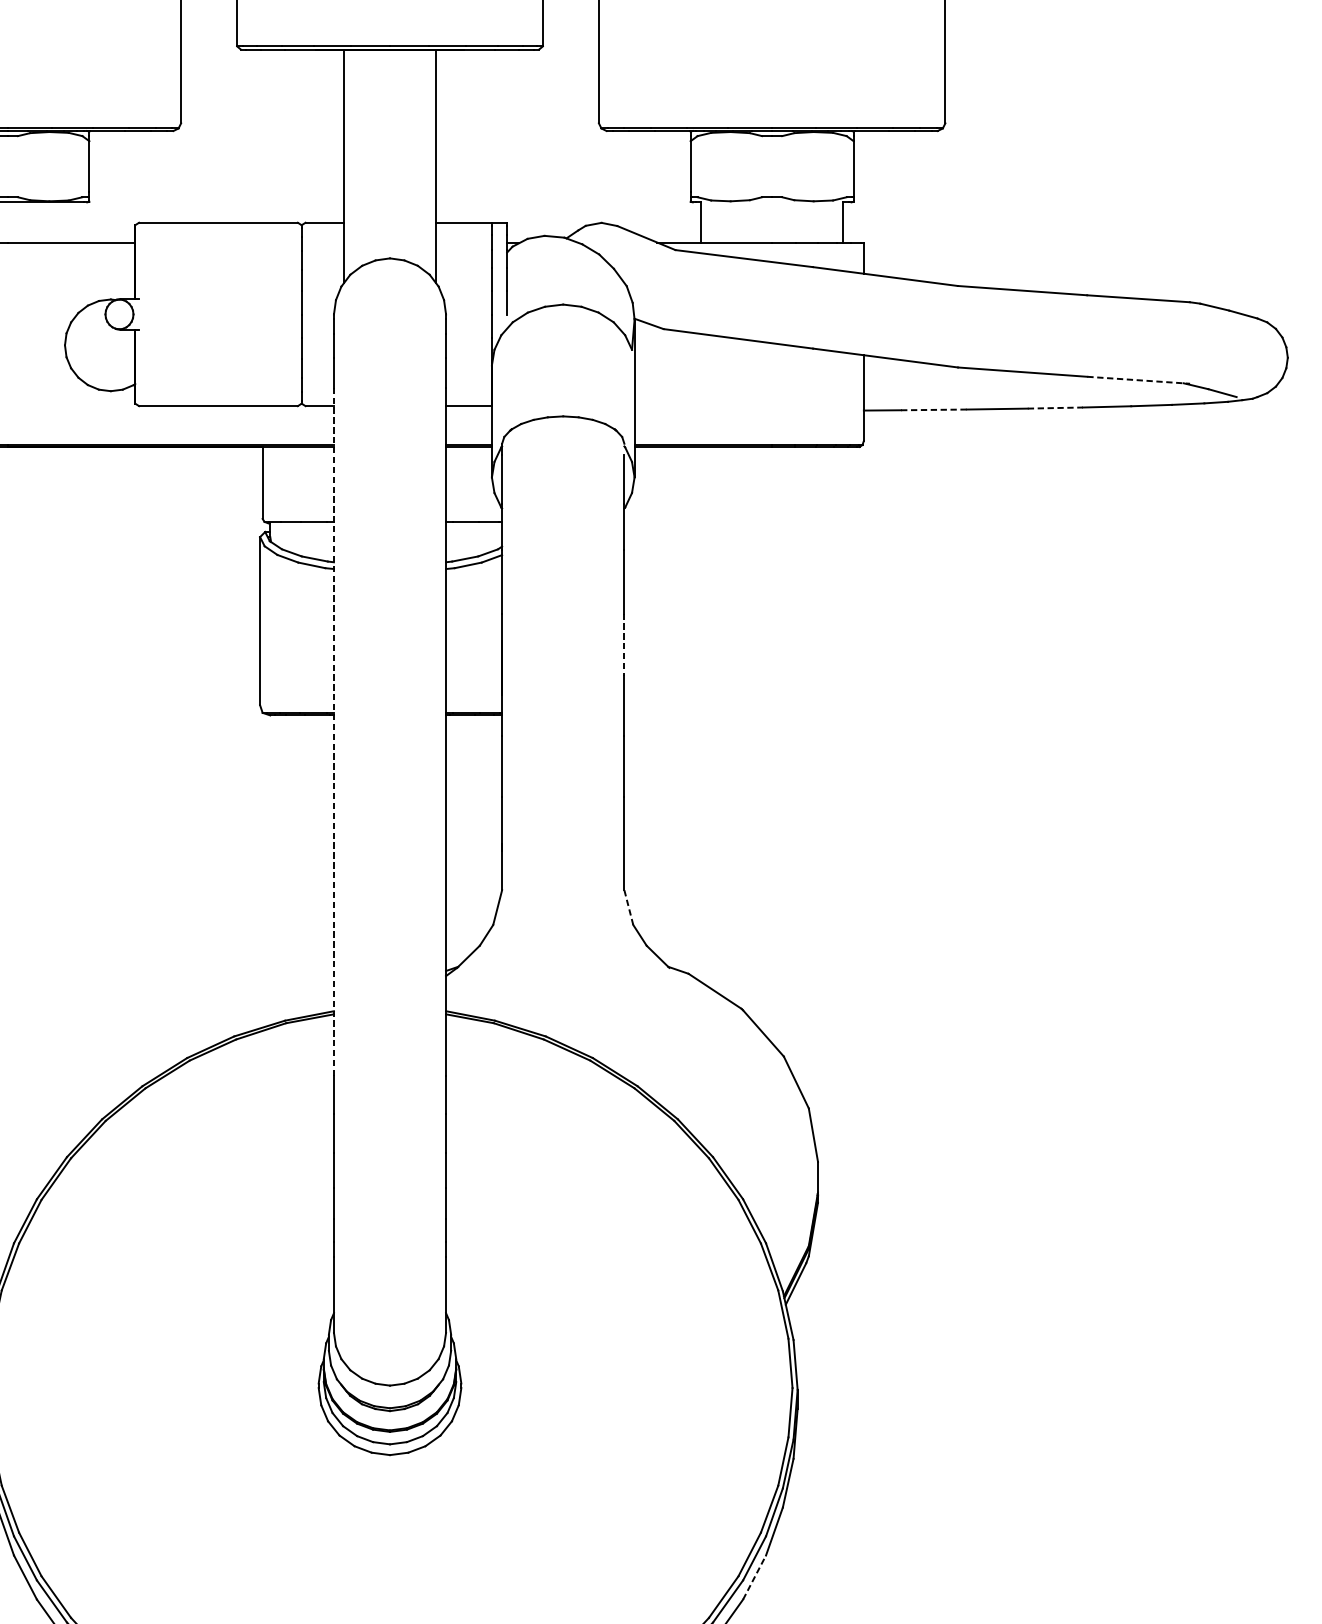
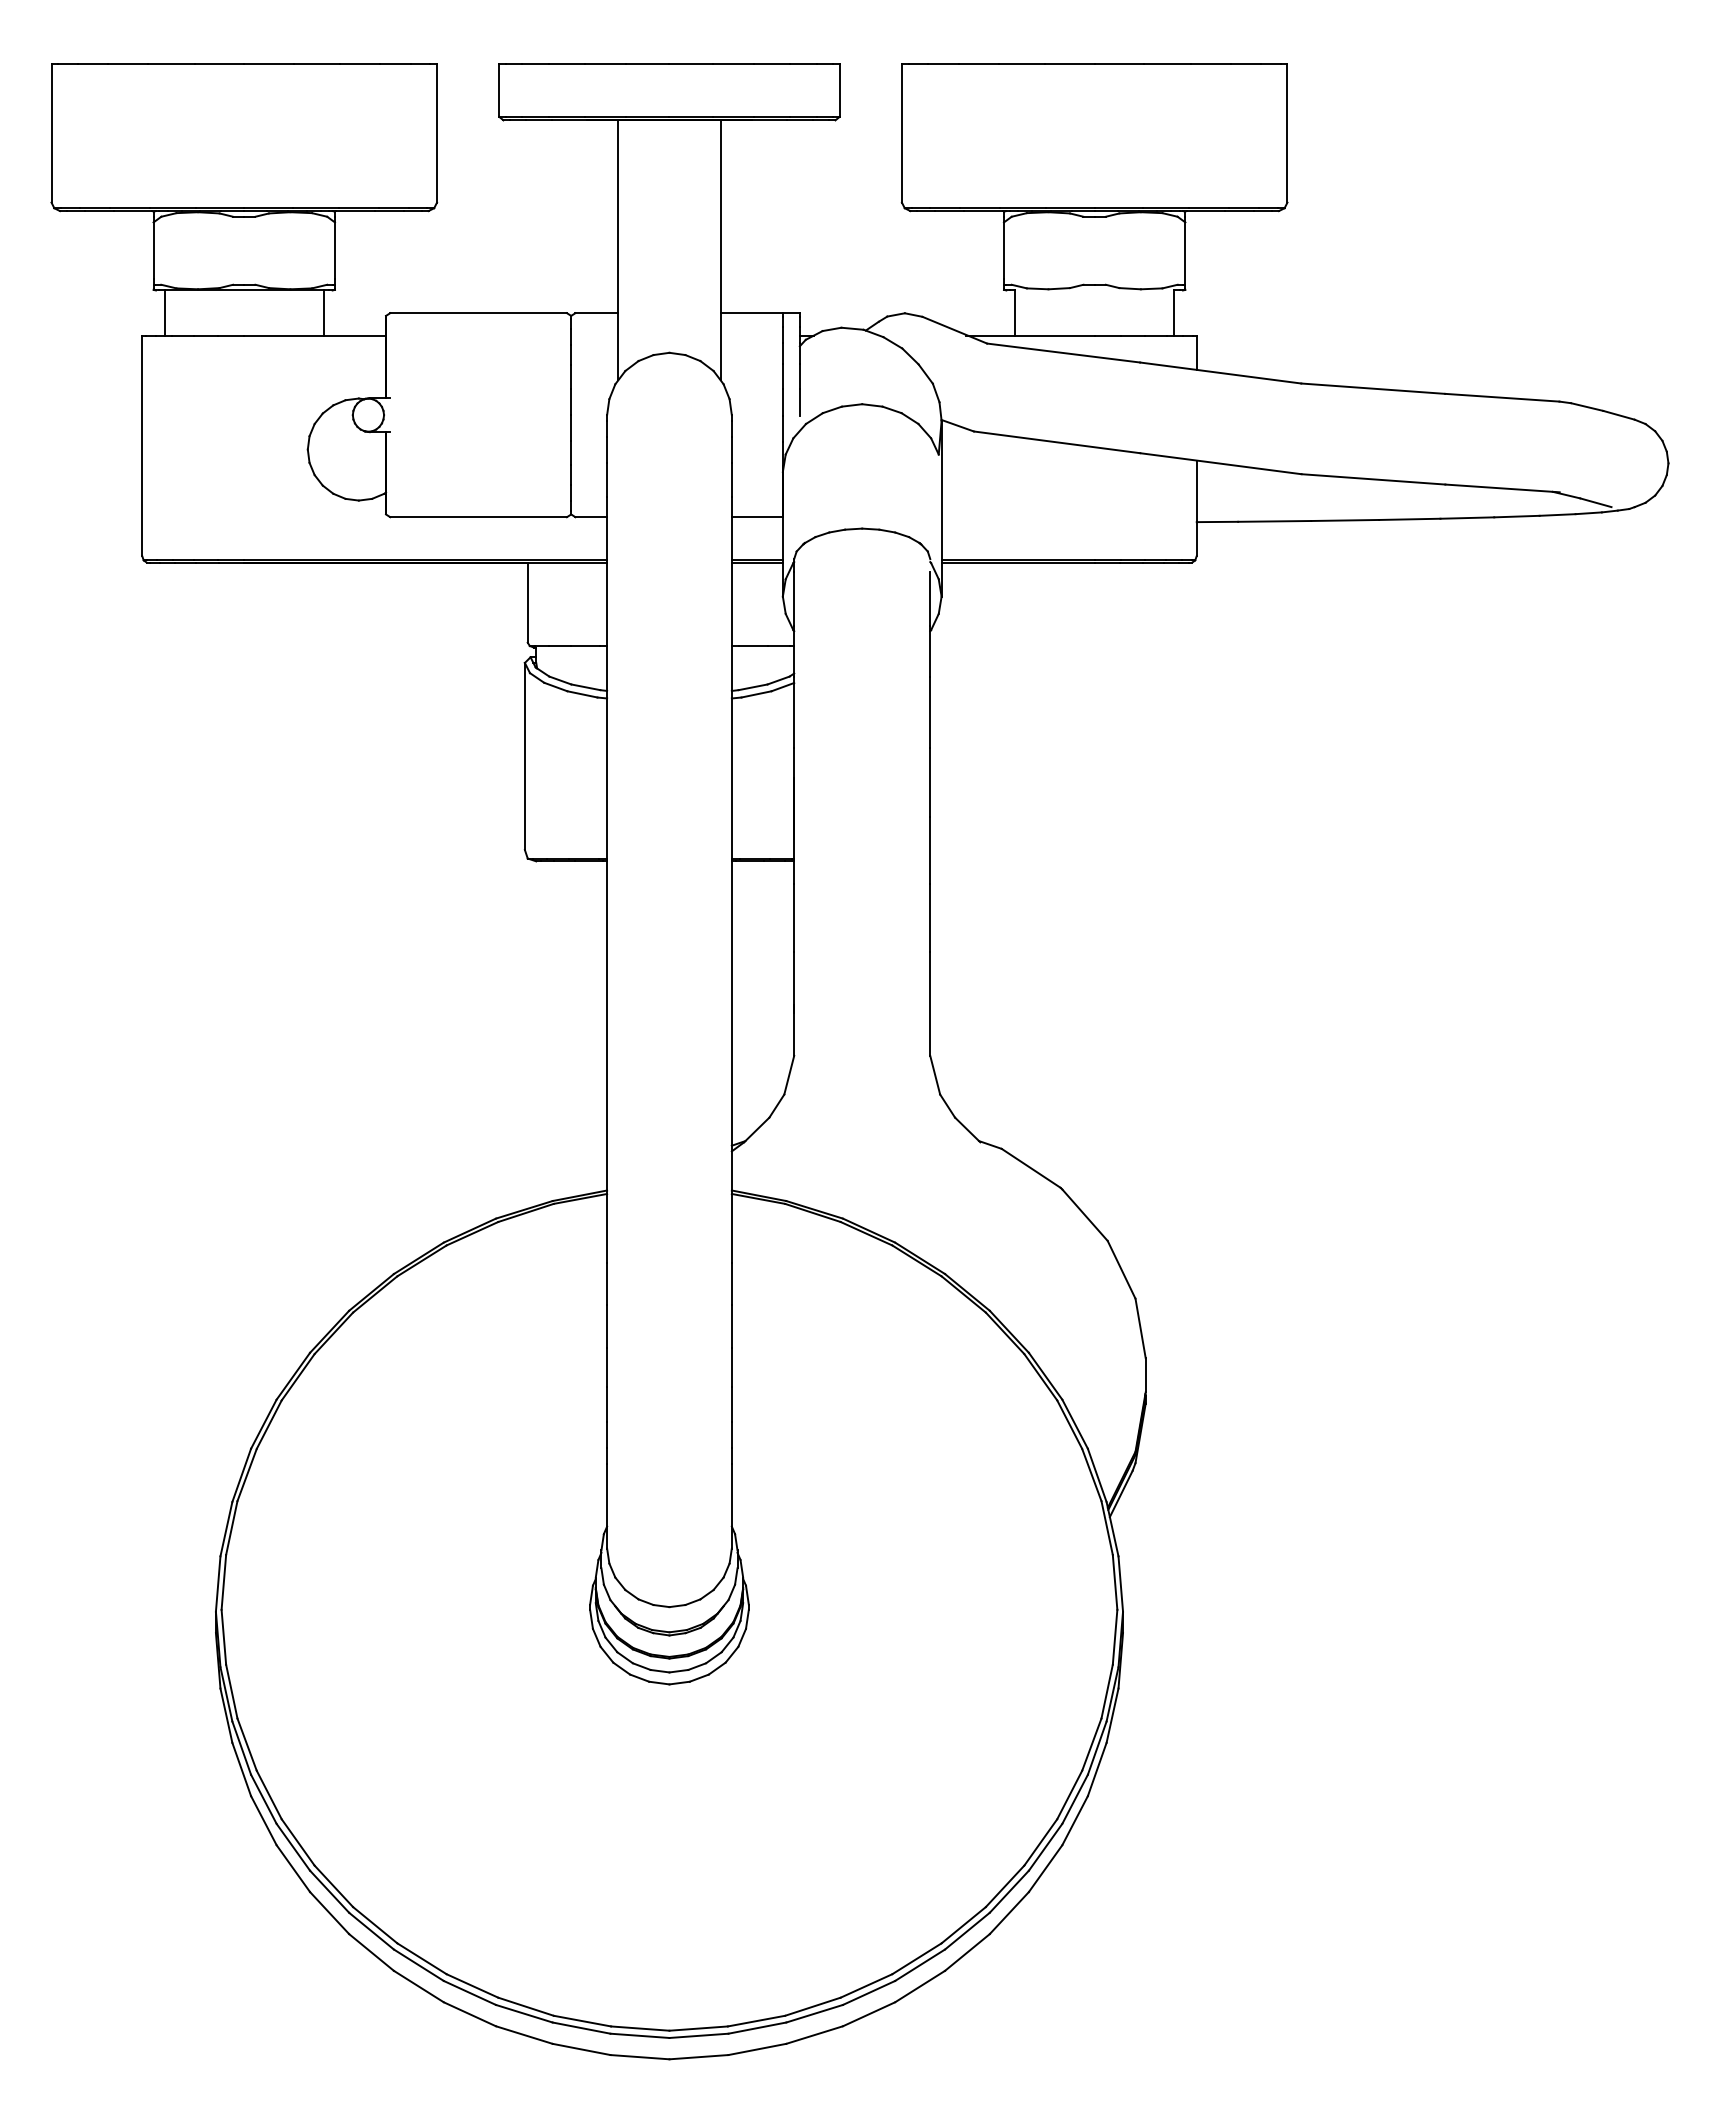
line: (79, 222) -> (323, 312), added
line: (1139, 380) -> (1503, 488), dashed -> solid
line: (1055, 408) -> (1409, 519), dashed -> solid
line: (933, 409) -> (1274, 521), dashed -> solid
line: (624, 644) -> (930, 782), dashed -> solid
line: (334, 732) -> (607, 880), dashed -> solid
line: (629, 907) -> (935, 1075), dashed -> solid
line: (754, 1577) -> (1075, 1820), dashed -> solid

